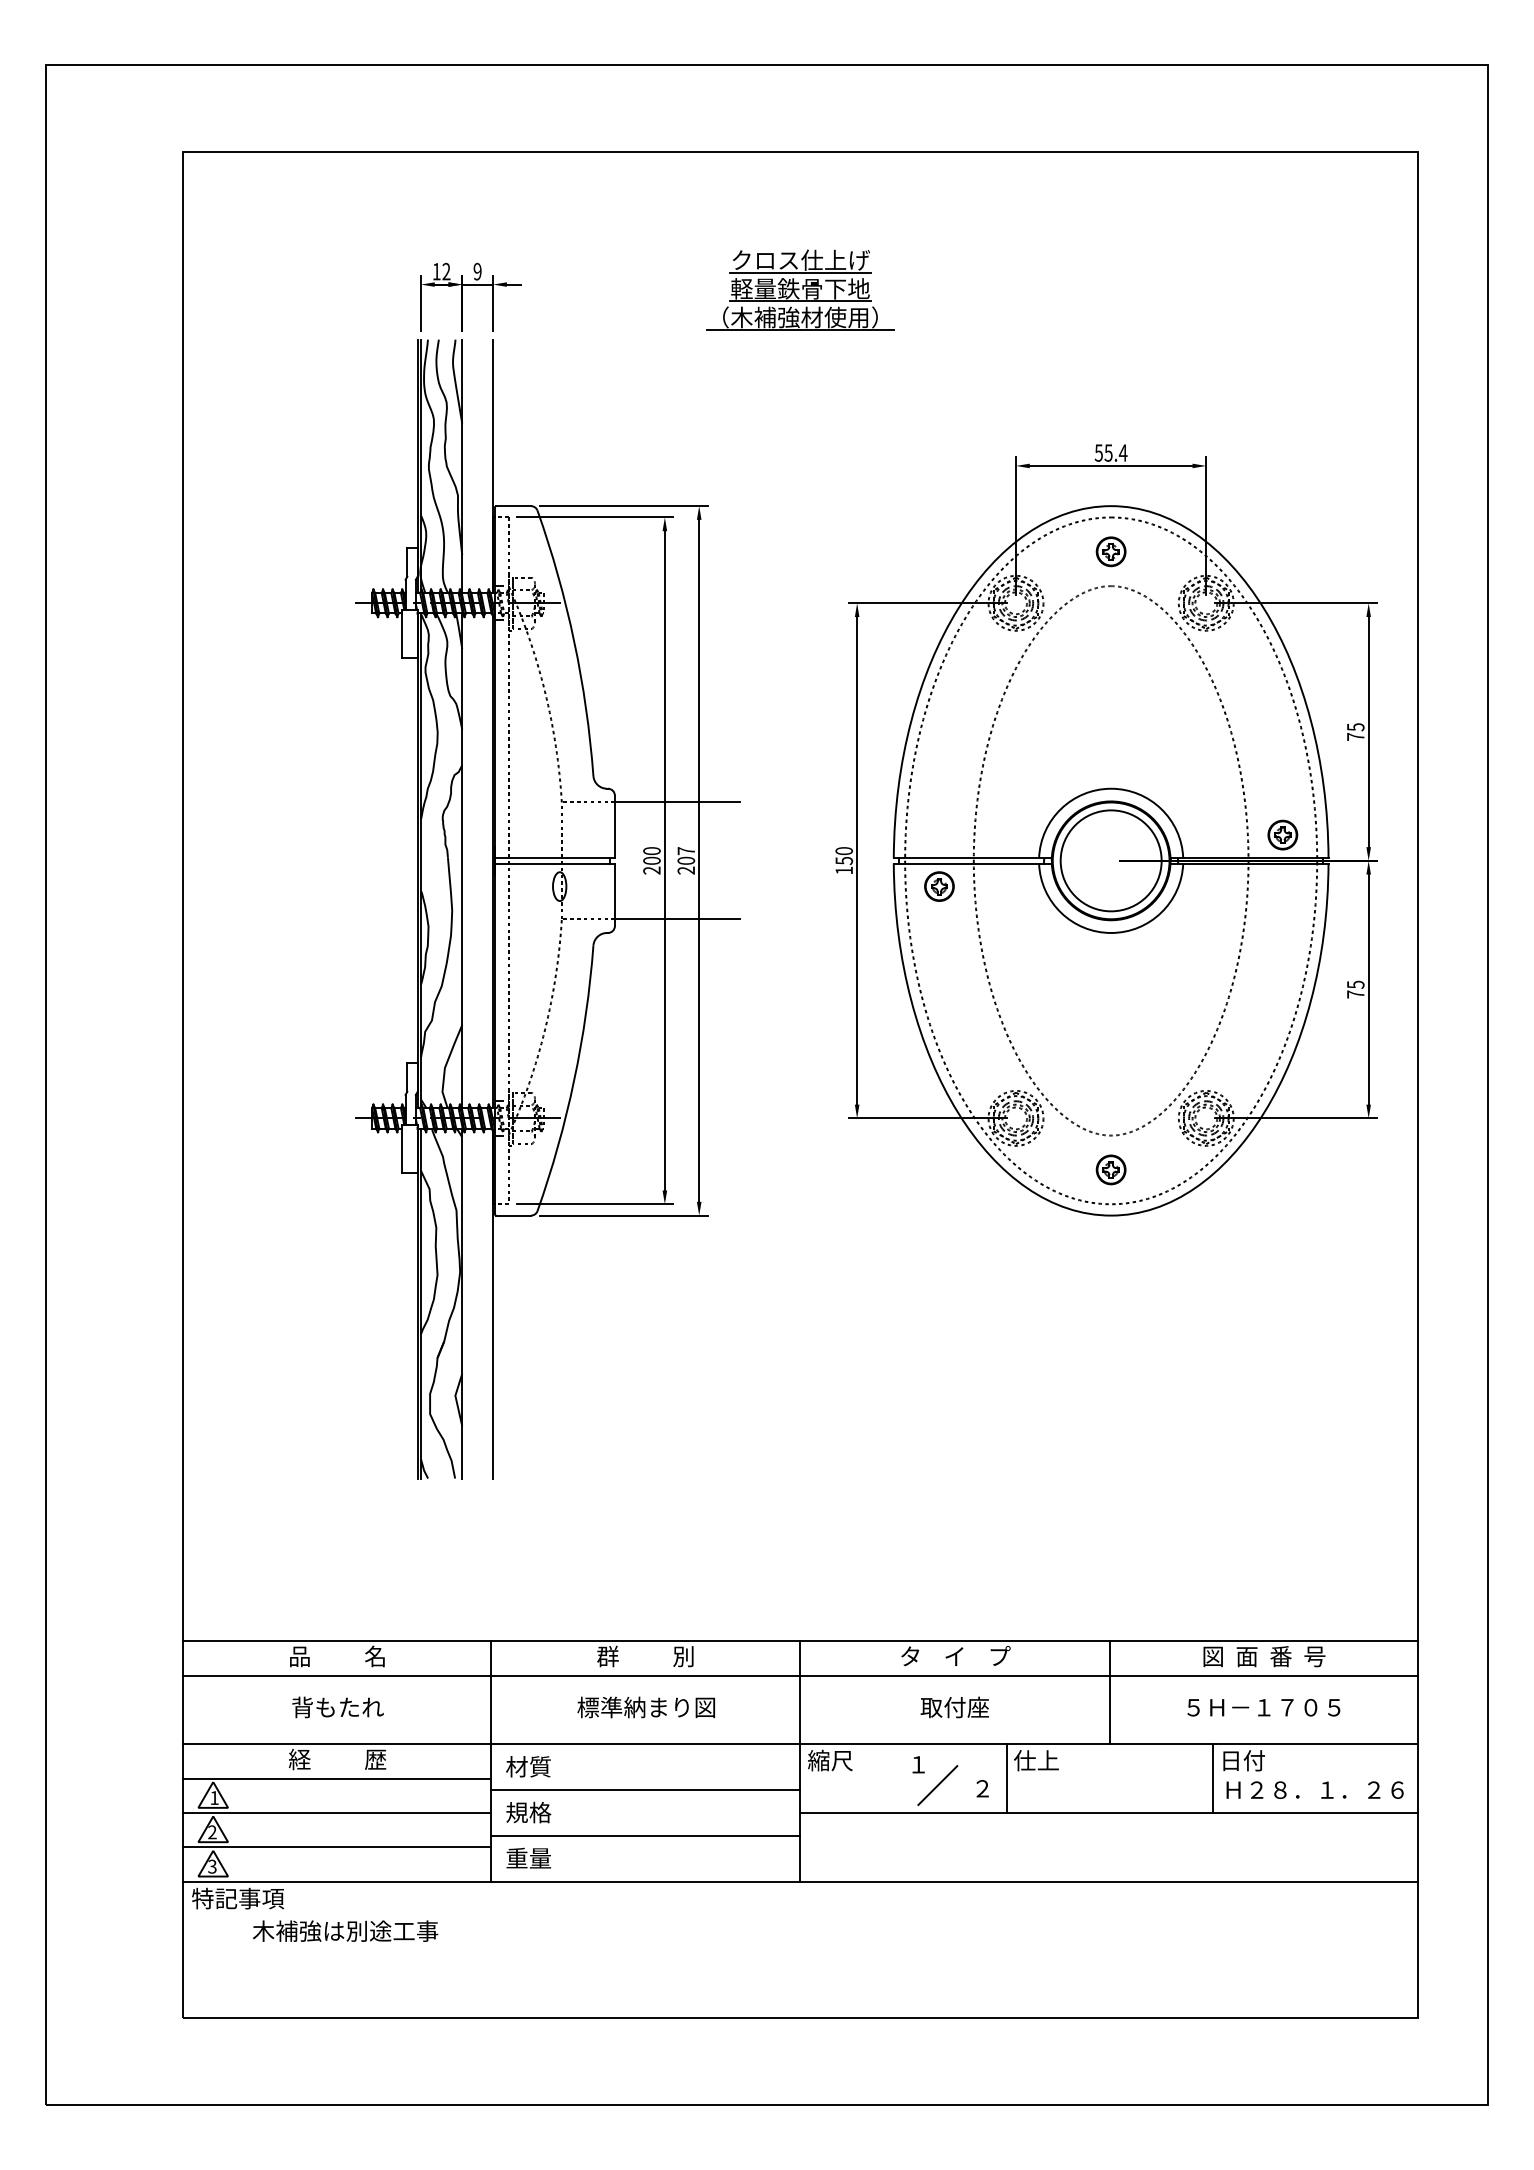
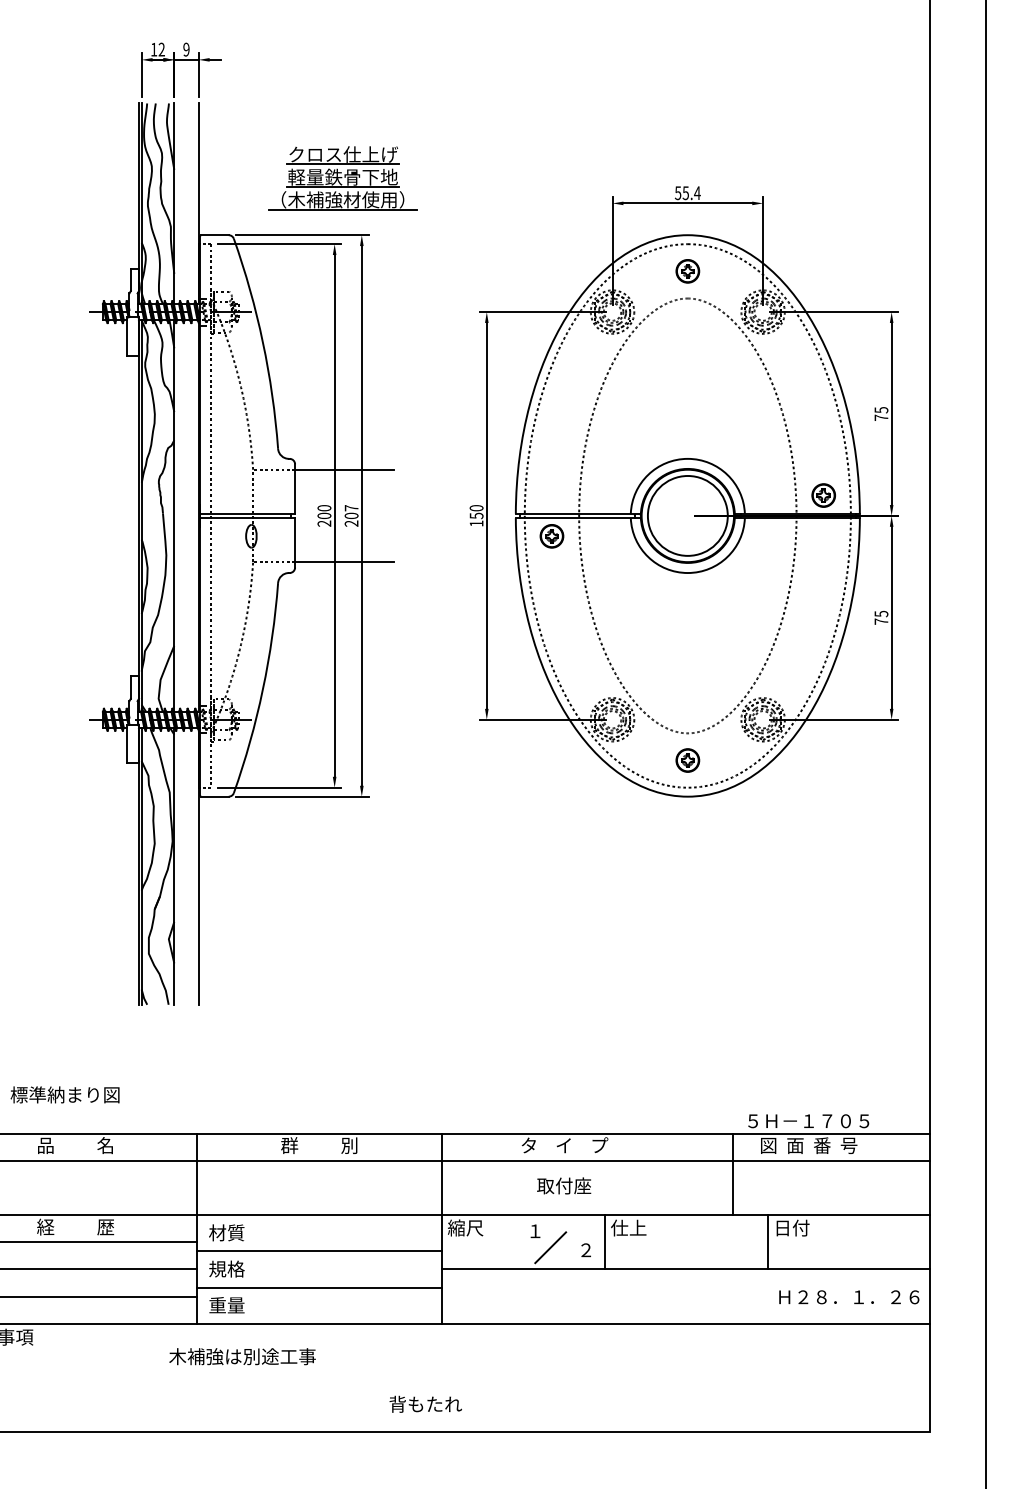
part: (800, 289) -> (343, 177), moved
line: (1109, 1692) -> (733, 1174), moved
text: (337, 1707) -> (425, 1404), moved
text: (645, 1707) -> (64, 1094), moved
text: (1263, 1707) -> (808, 1121), moved
text: (1314, 1789) -> (848, 1296), moved
text: (345, 1930) -> (242, 1356), moved

